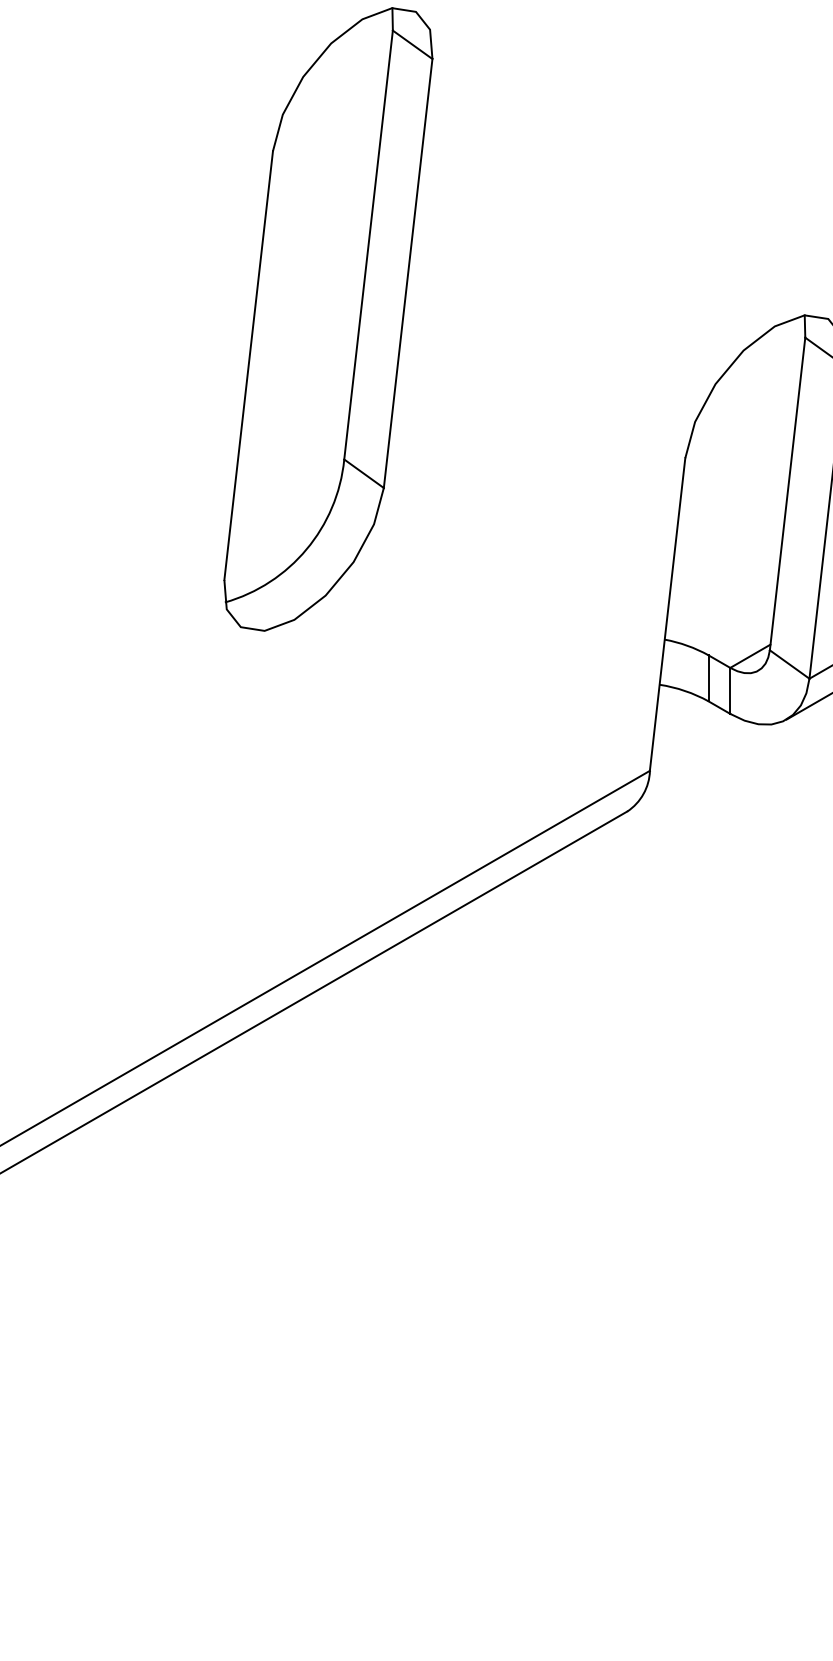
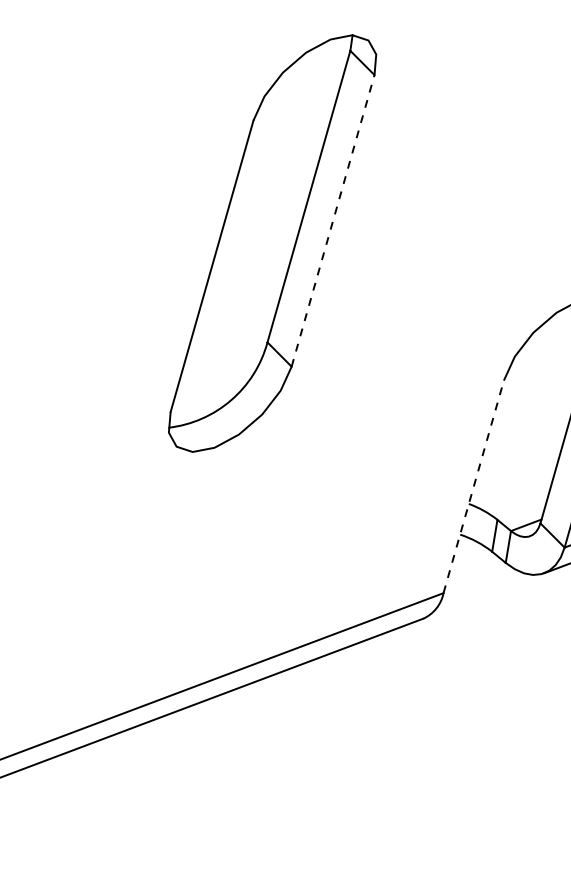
line: (408, 273) -> (333, 220), solid -> dashed
line: (667, 614) -> (473, 486), solid -> dashed

